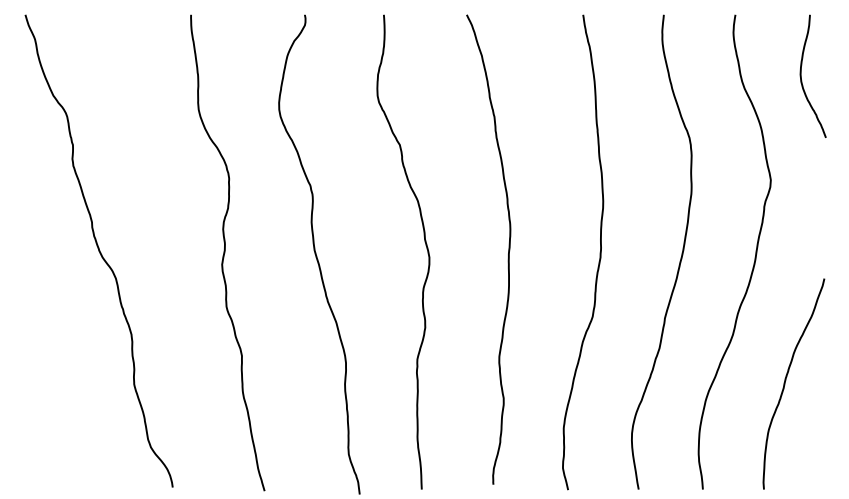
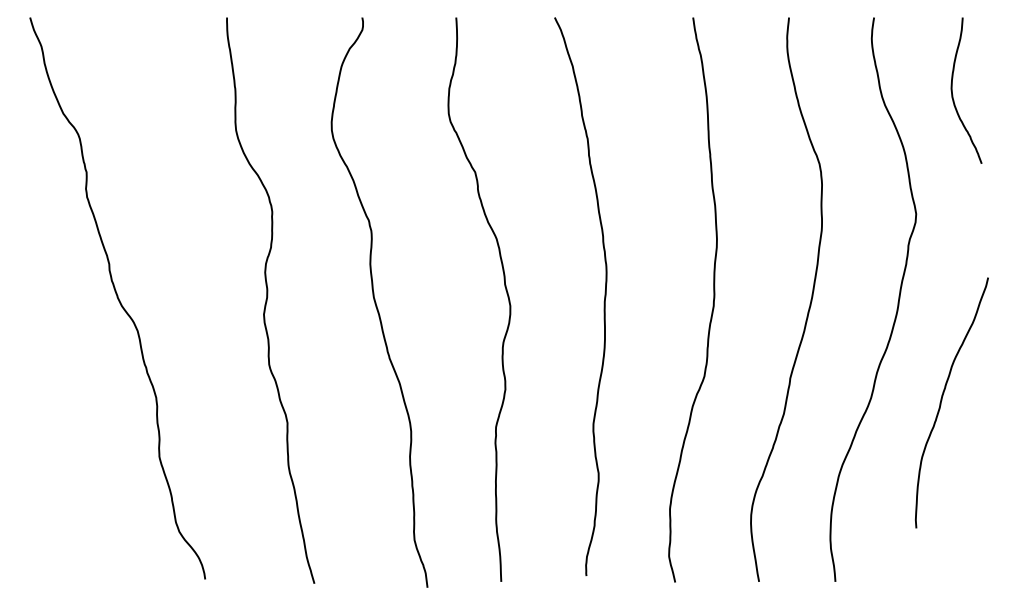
curve: (786, 380) -> (943, 398), moved

